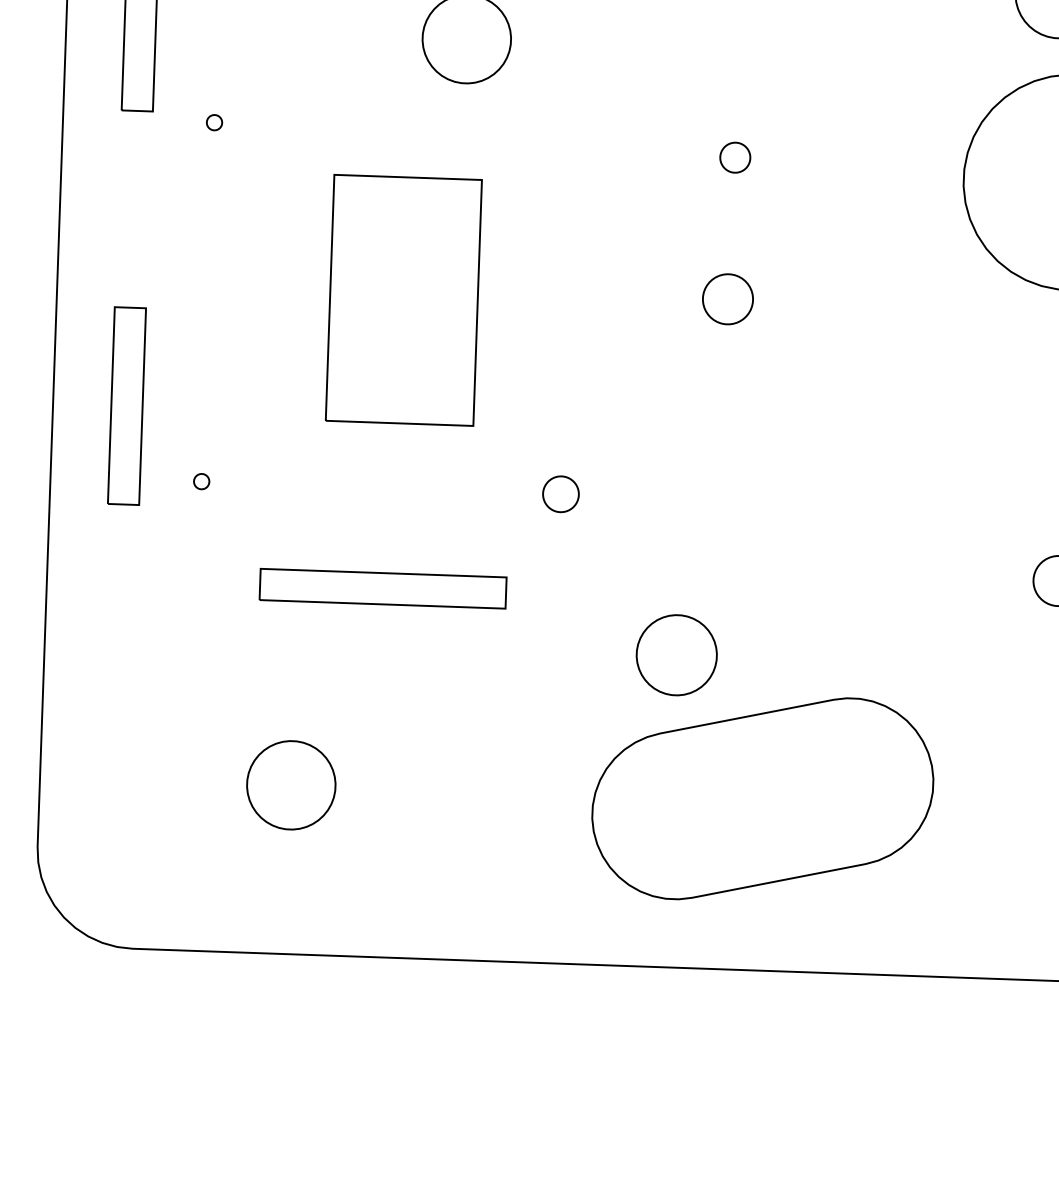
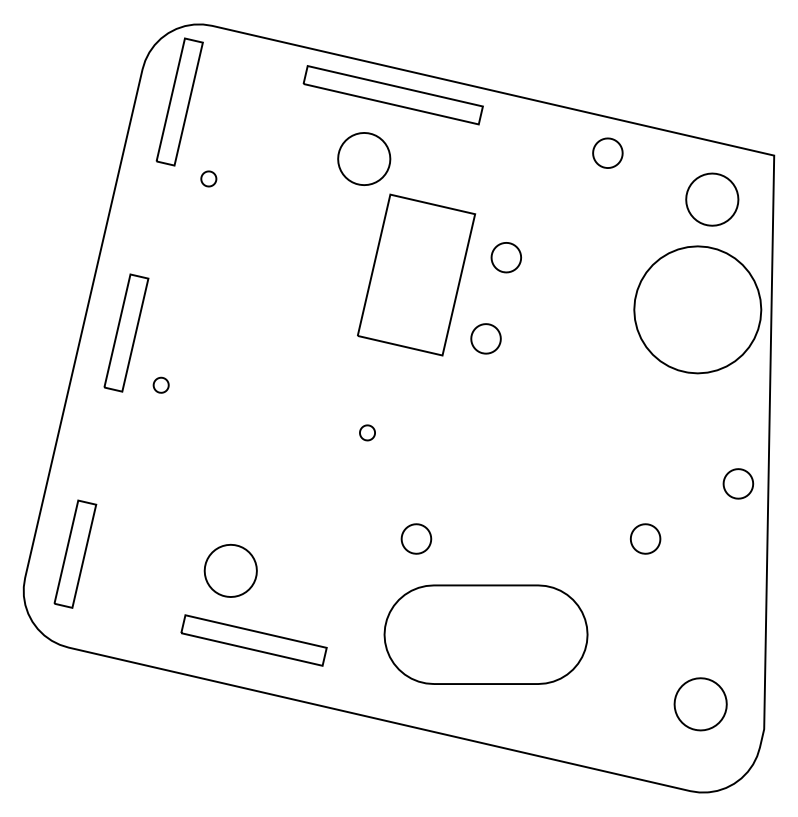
part: (213, 122) -> (208, 178), size x1.67
part: (734, 157) -> (505, 257), size x1.67
part: (403, 299) -> (416, 274), moved
part: (200, 480) -> (160, 384), size x1.67
part: (560, 493) -> (367, 432), size x0.71
part: (382, 588) -> (253, 640), moved
part: (676, 654) -> (416, 538), size x0.62
part: (290, 784) -> (230, 570), moved
part: (113, 789) -> (75, 553), added
part: (761, 798) -> (485, 634), moved

